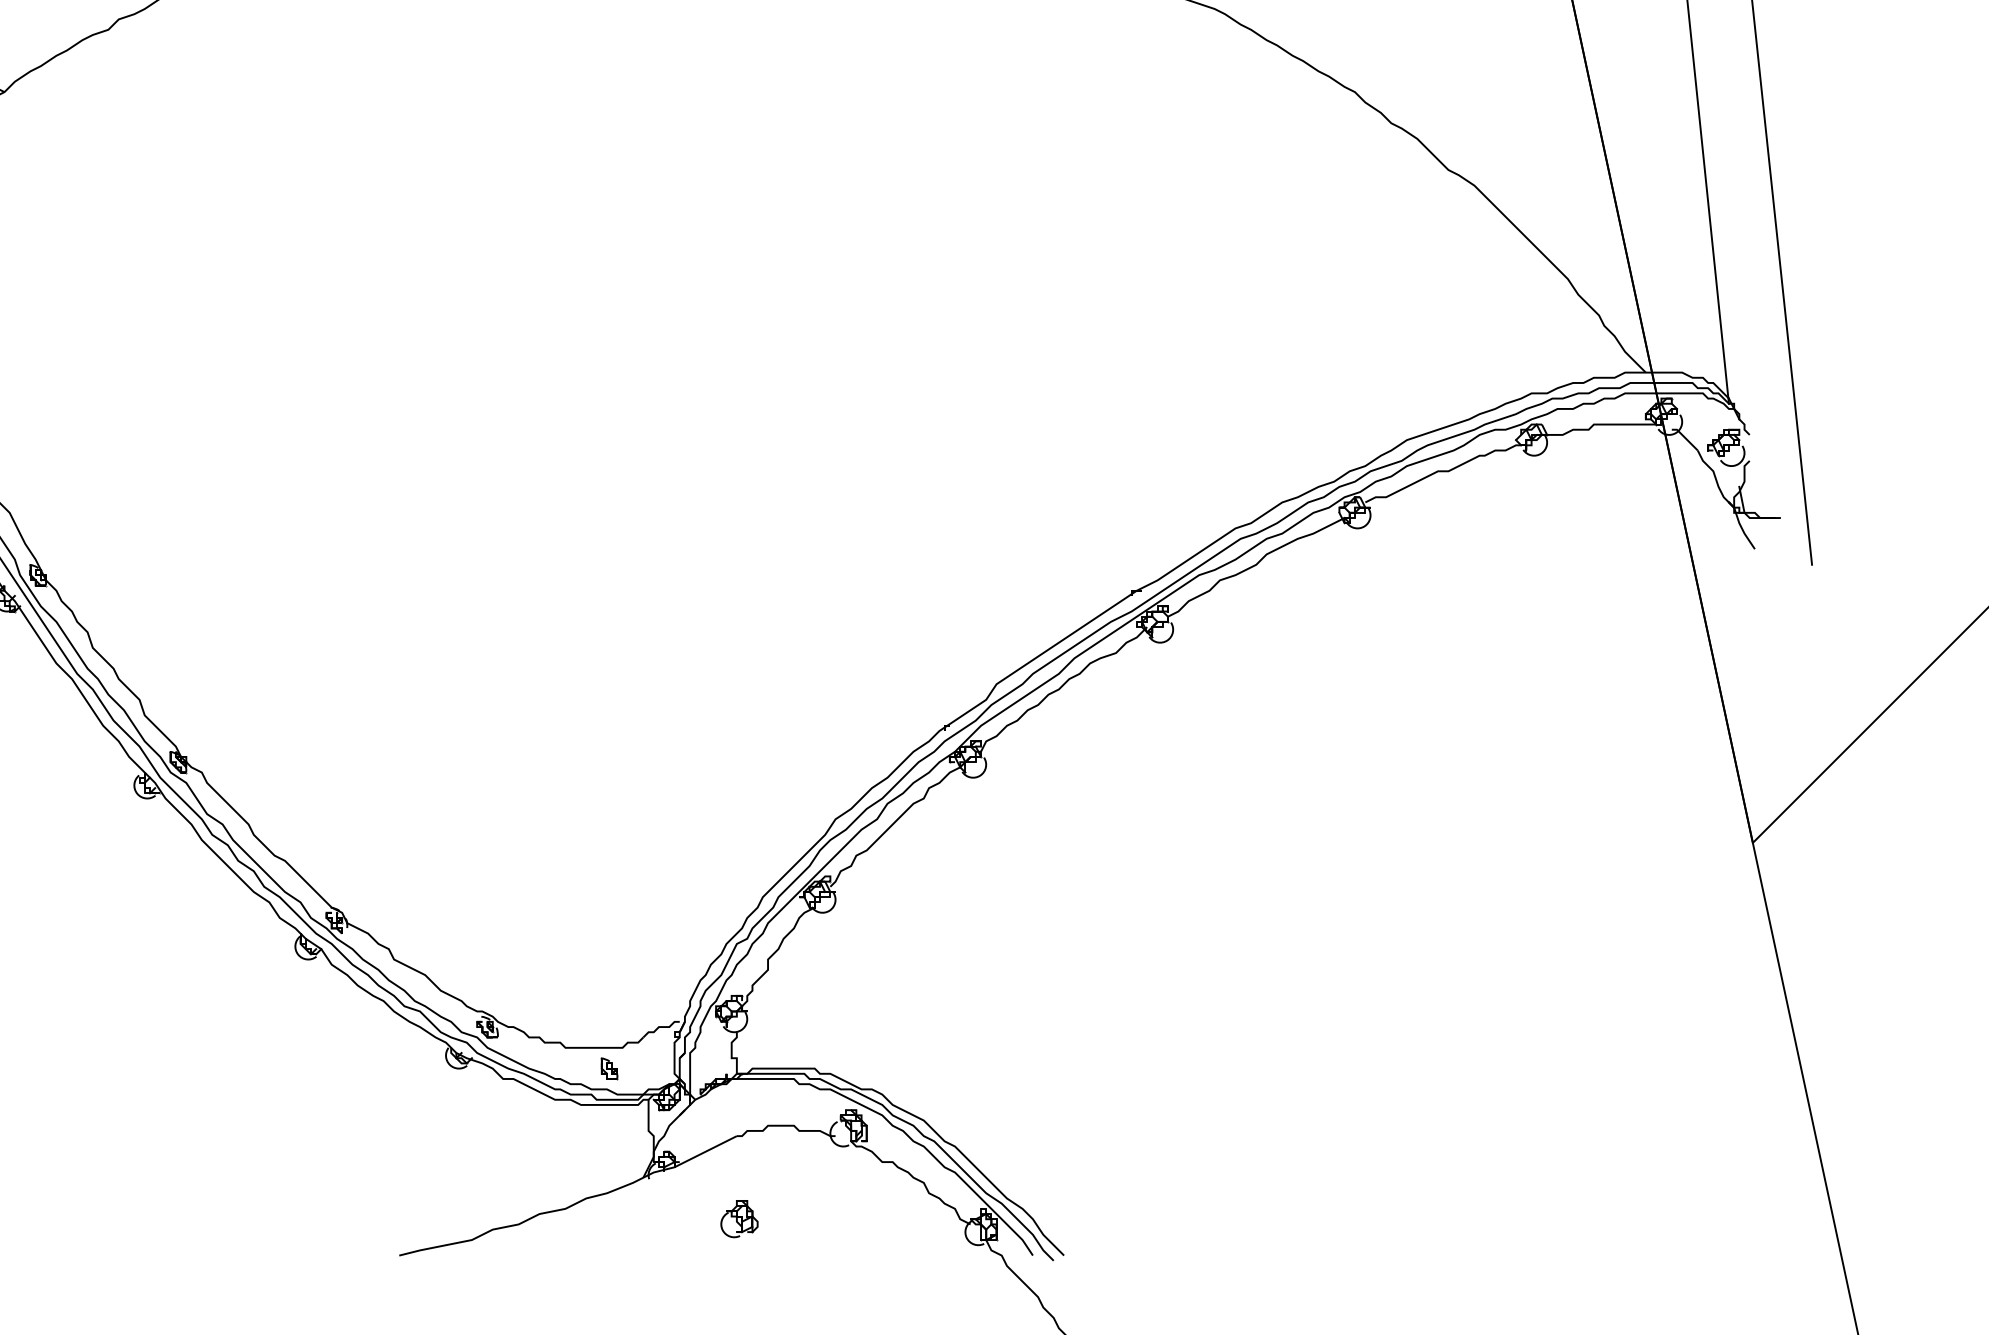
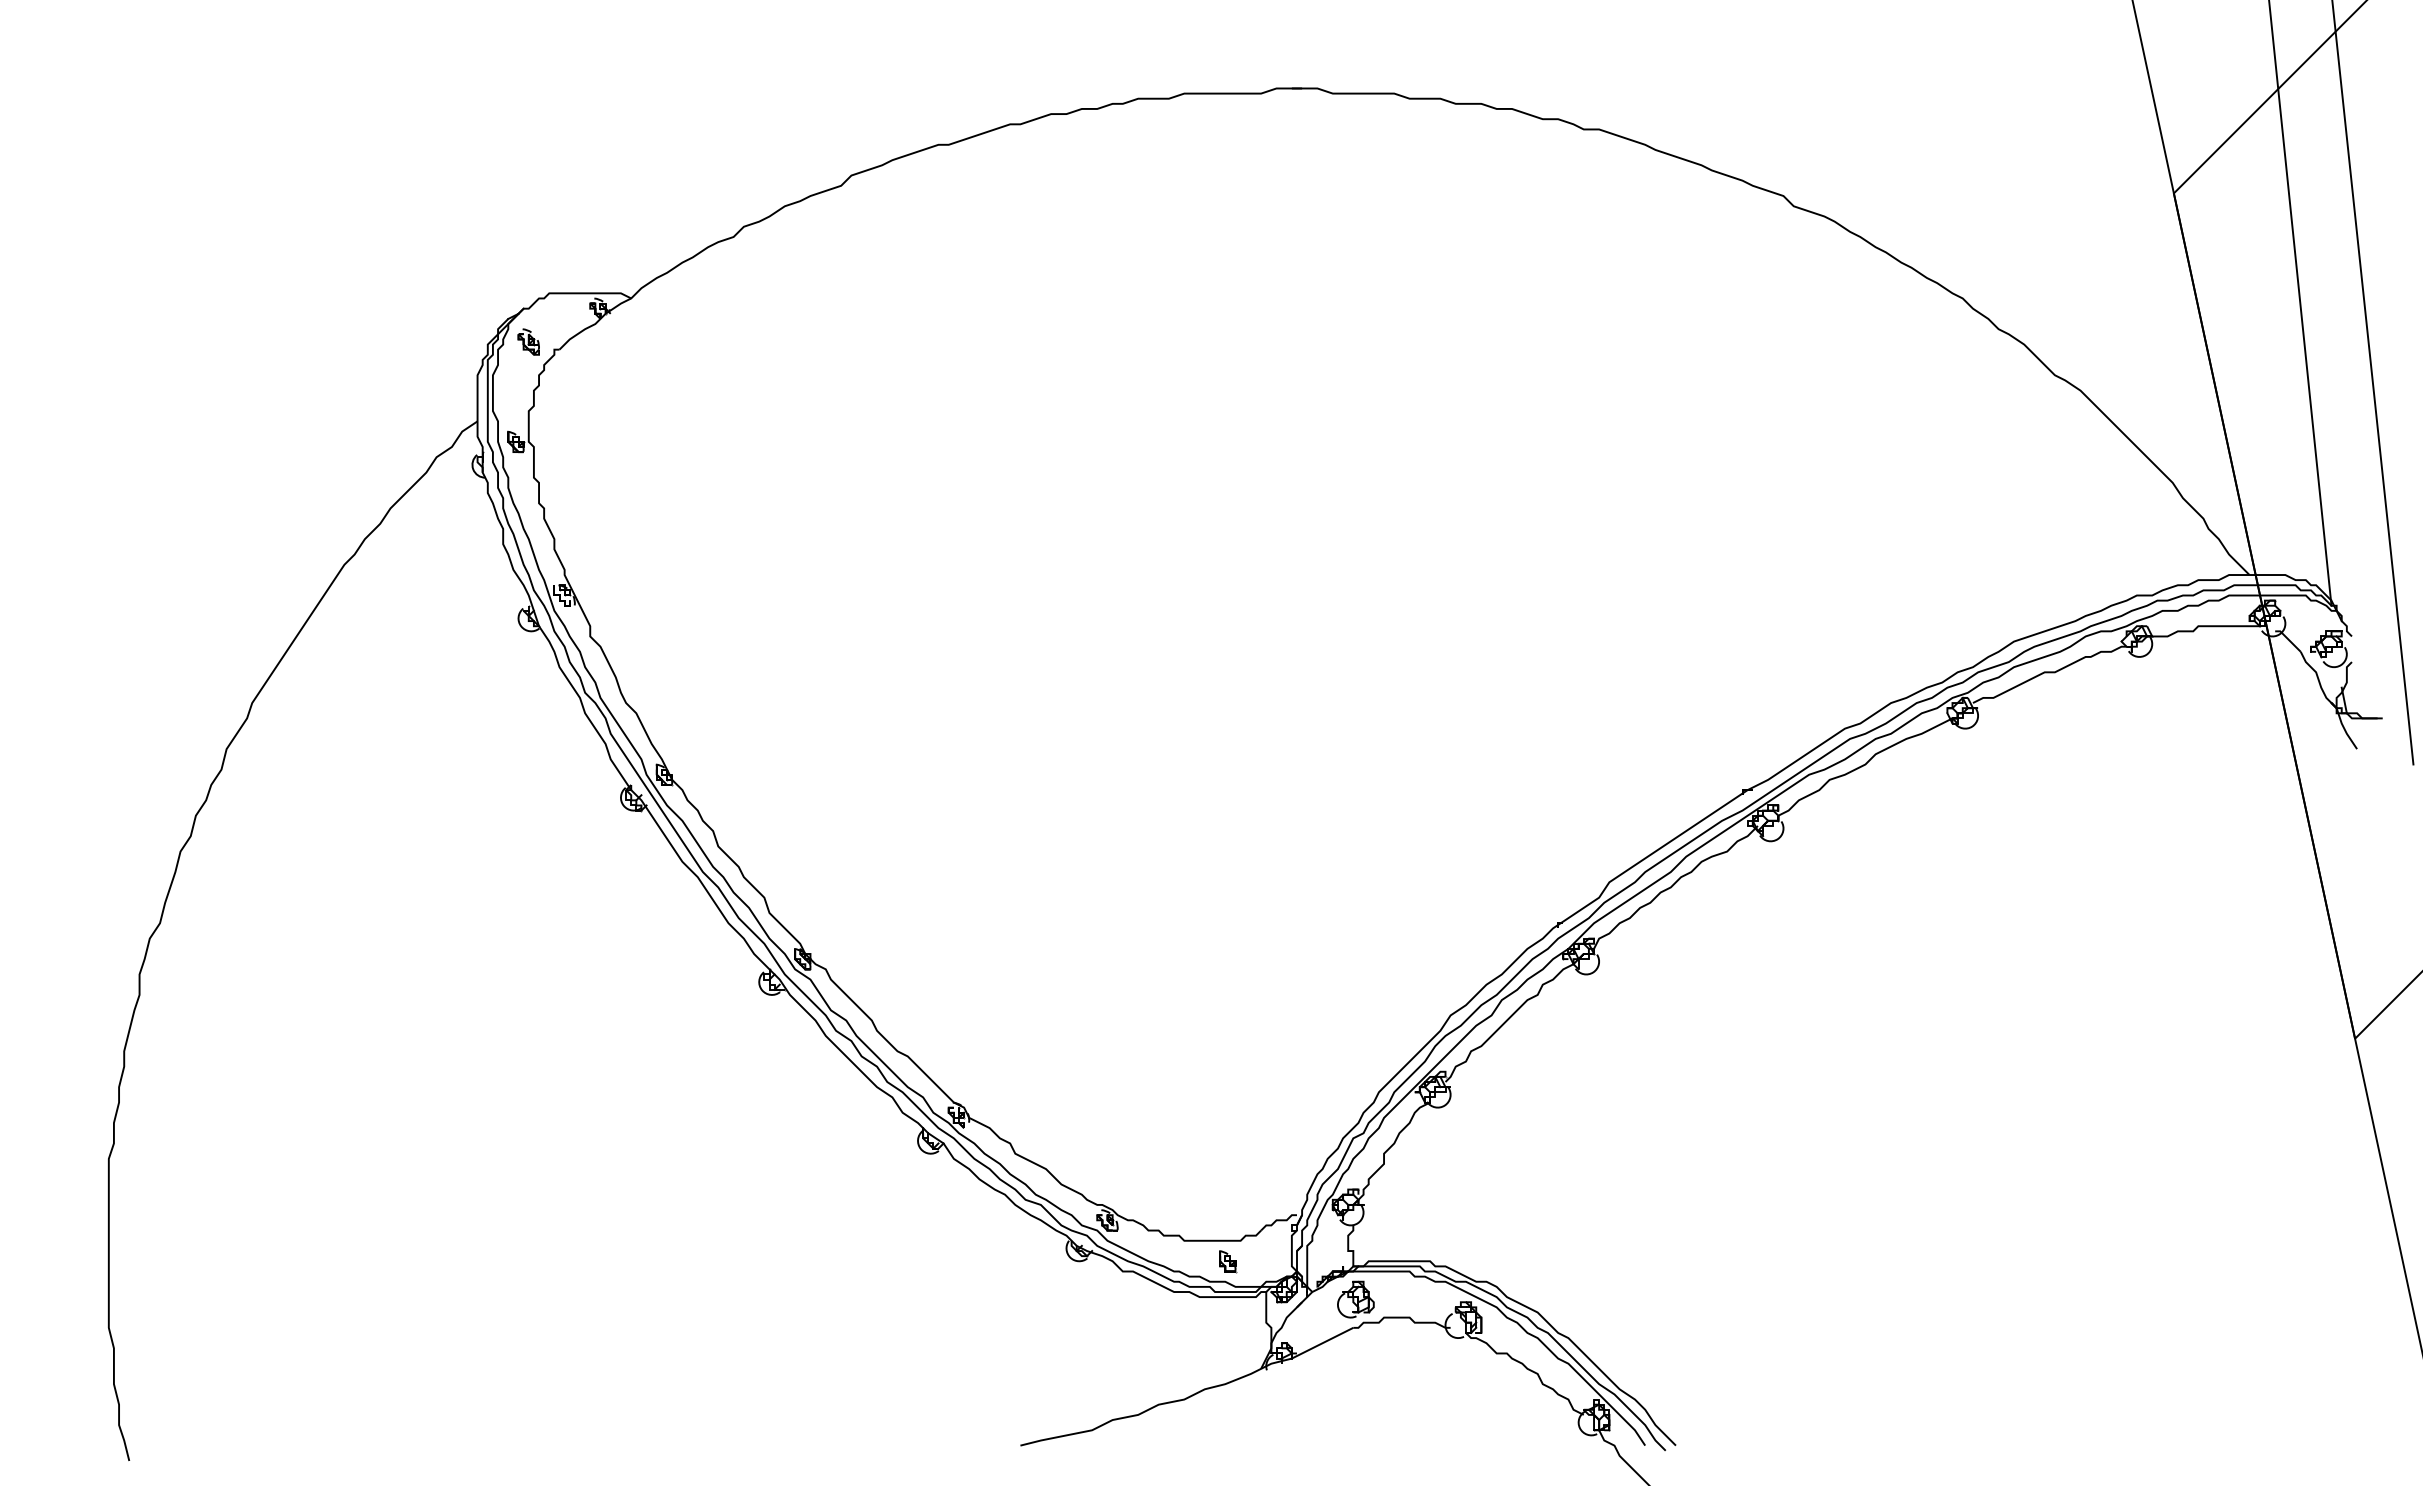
part: (739, 1218) -> (1355, 1299), moved

